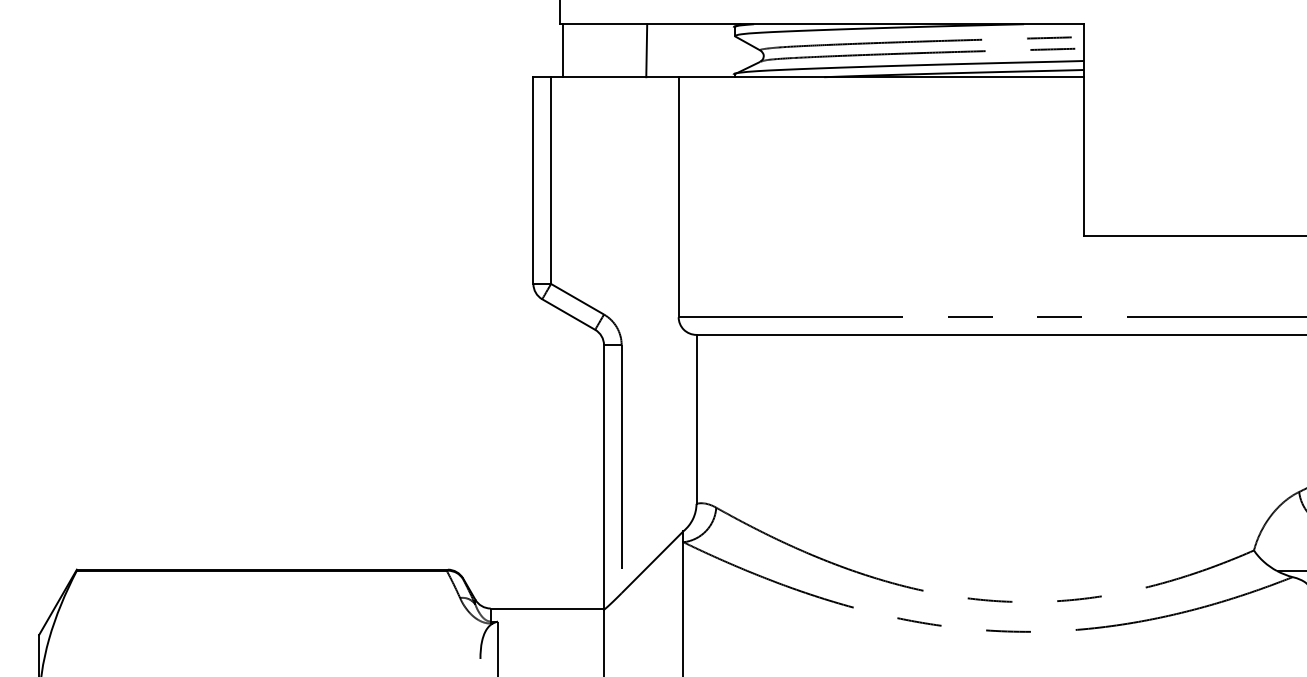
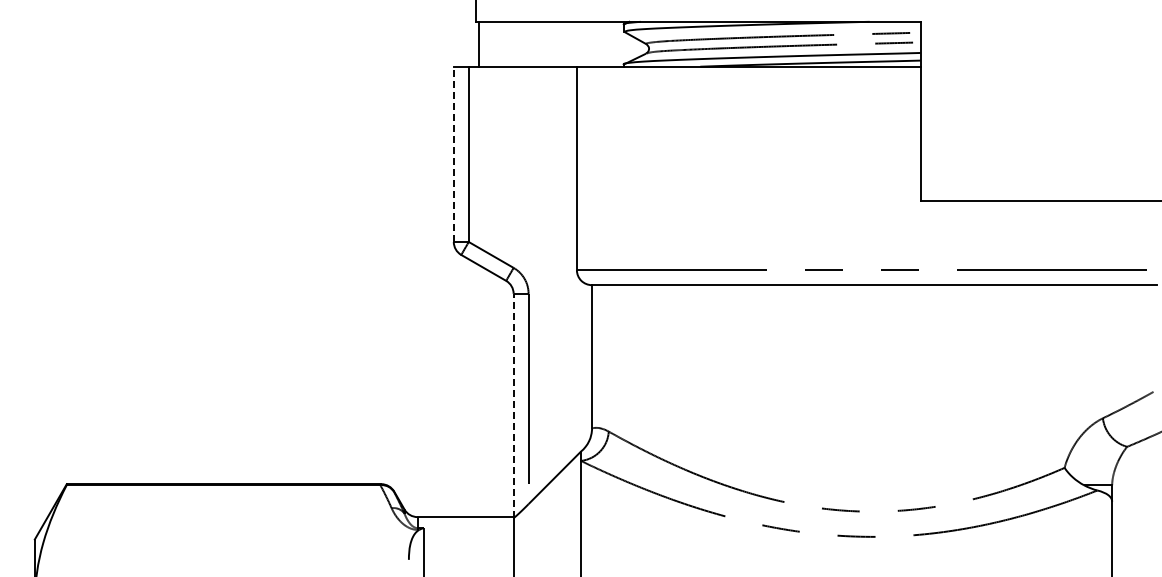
line: (646, 49) -> (549, 43), removed
line: (533, 180) -> (453, 154), solid -> dashed
line: (603, 476) -> (513, 405), solid -> dashed

